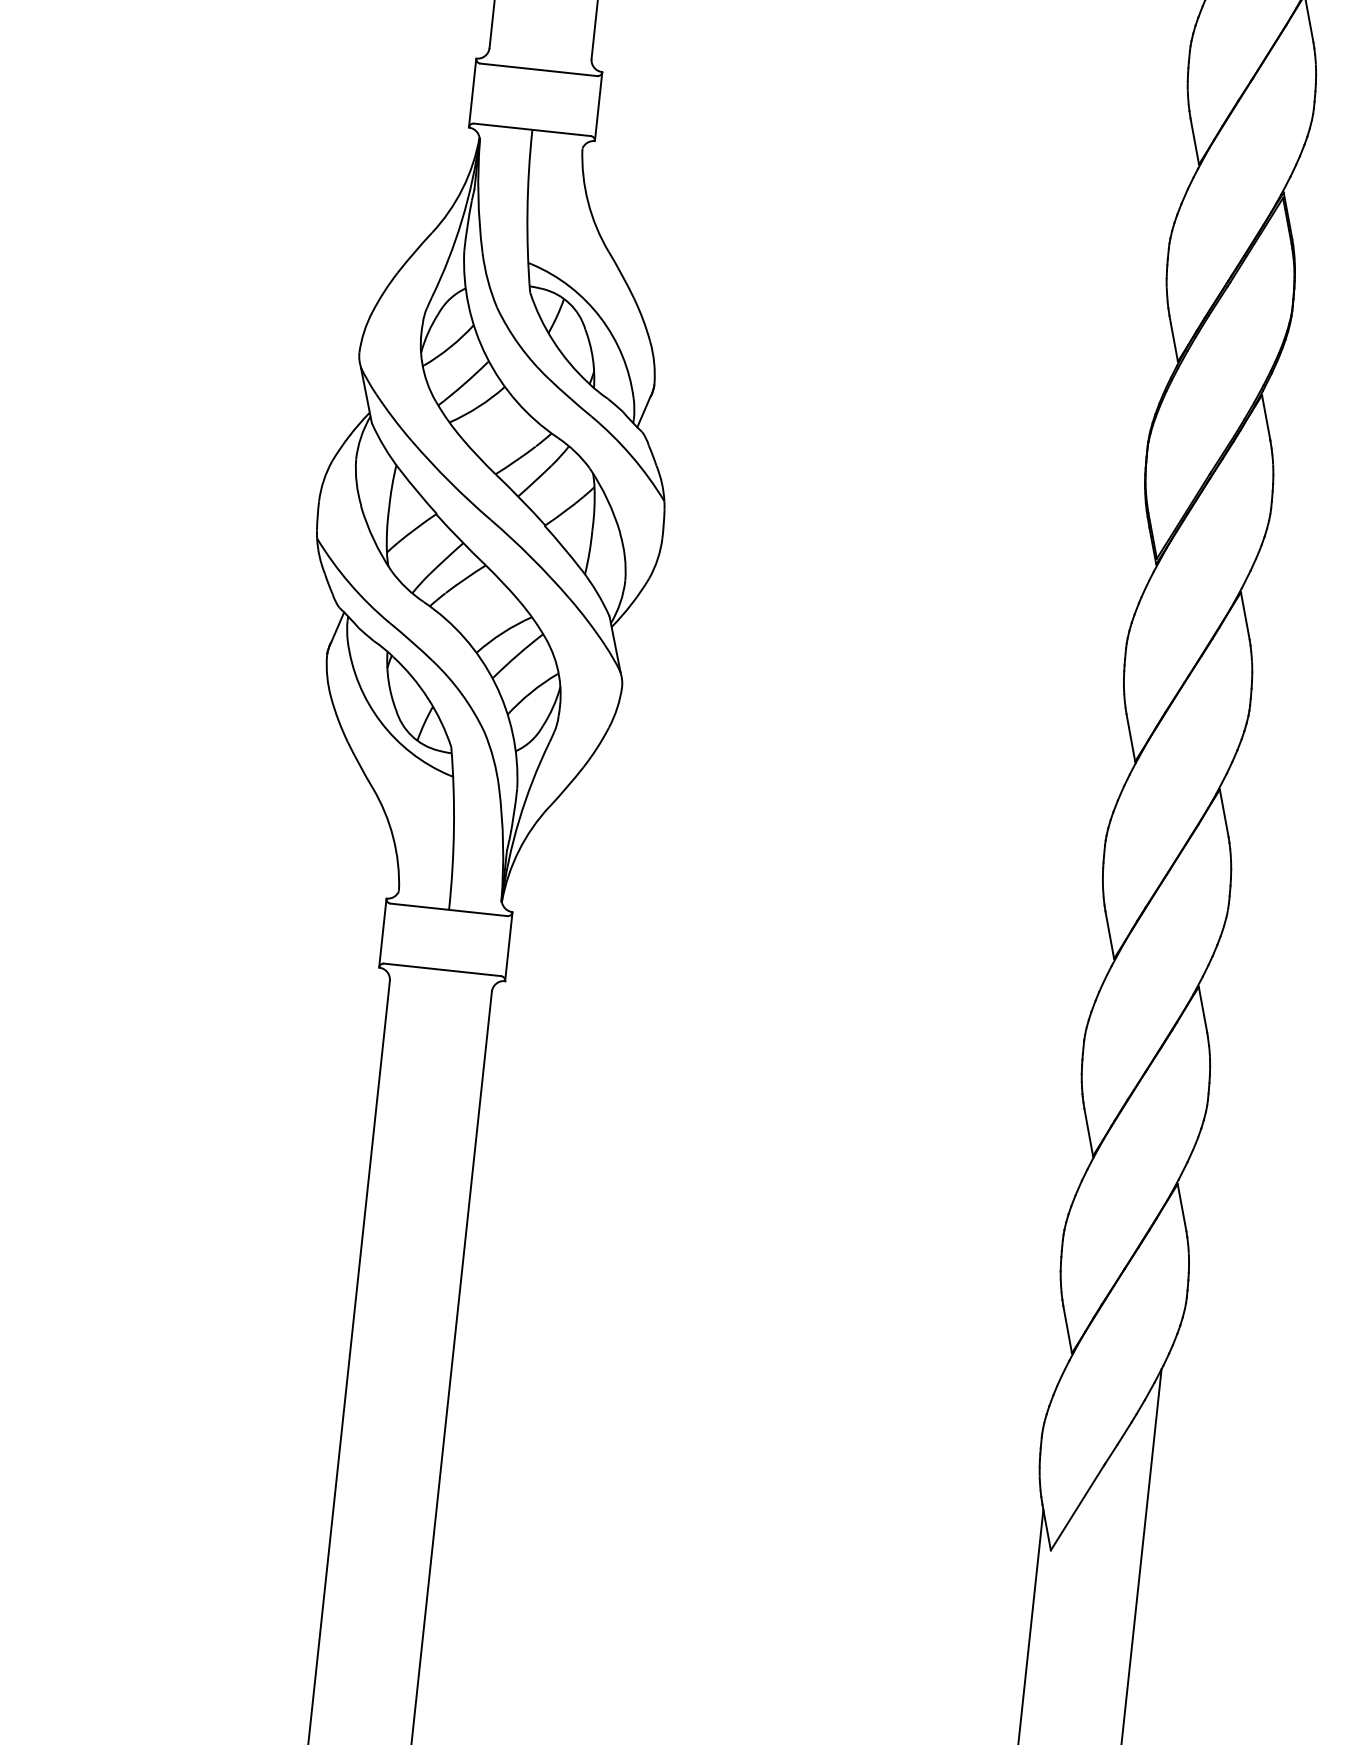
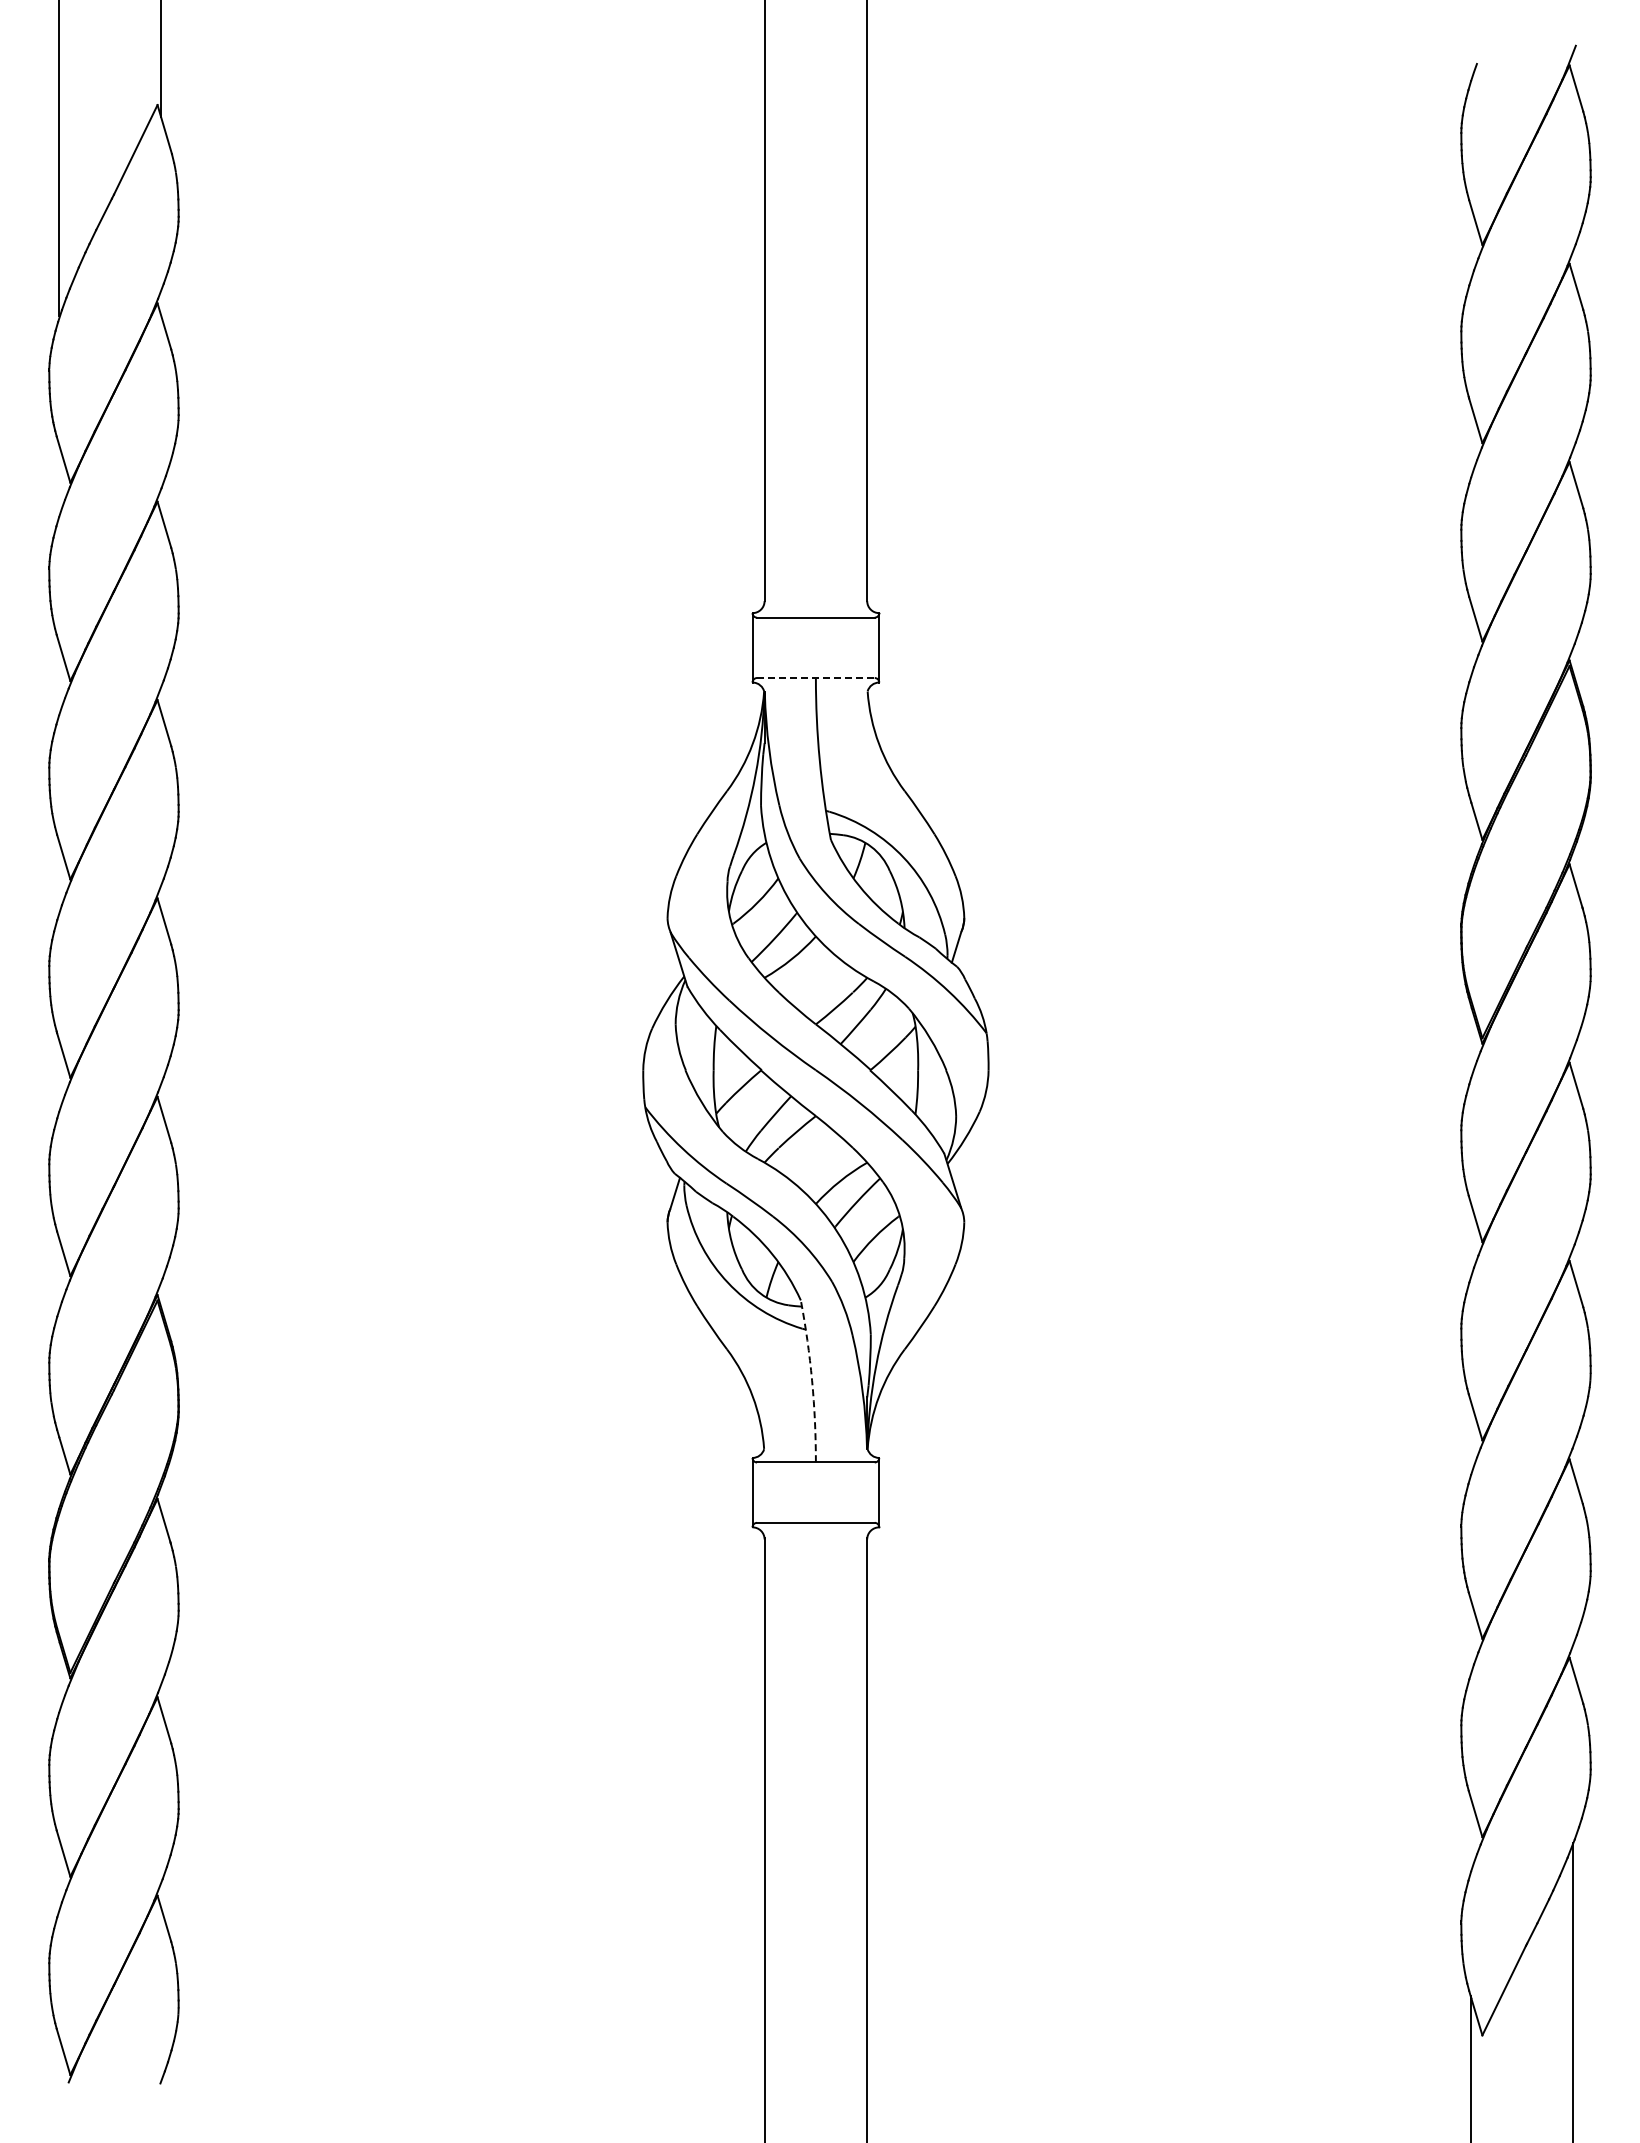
line: (531, 130) -> (815, 678), solid -> dashed
arc: (454, 827) -> (812, 1380), solid -> dashed

